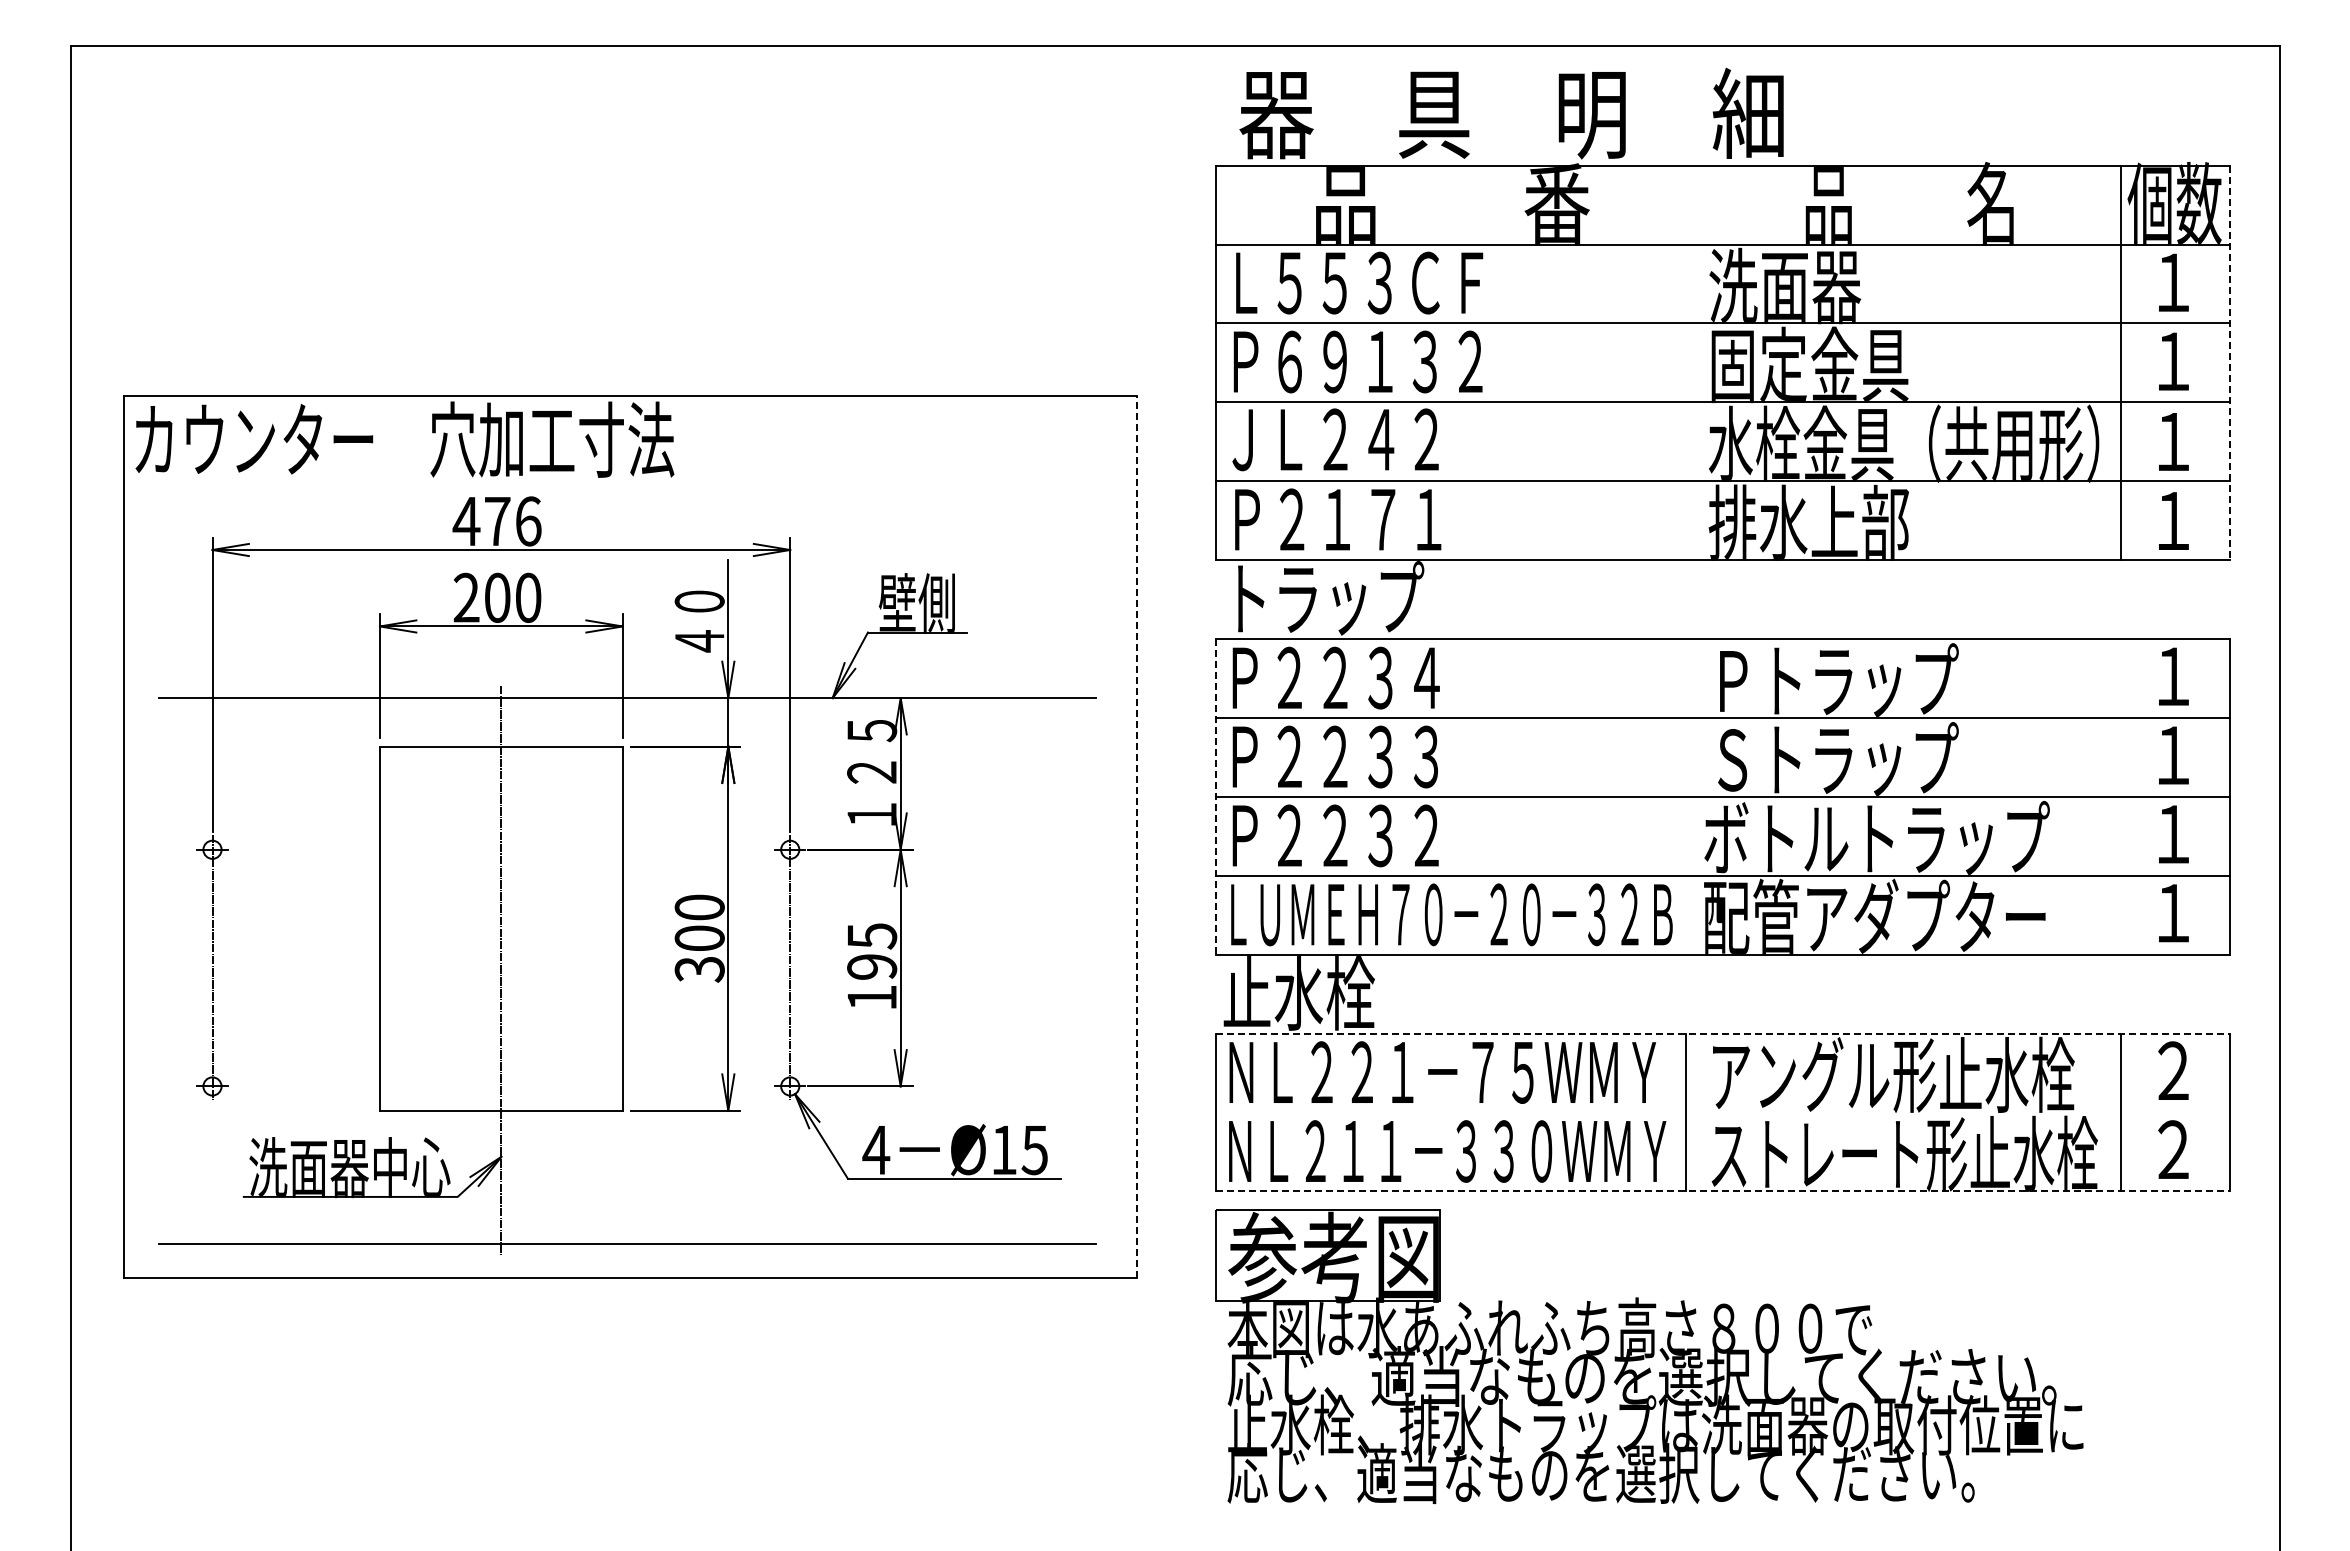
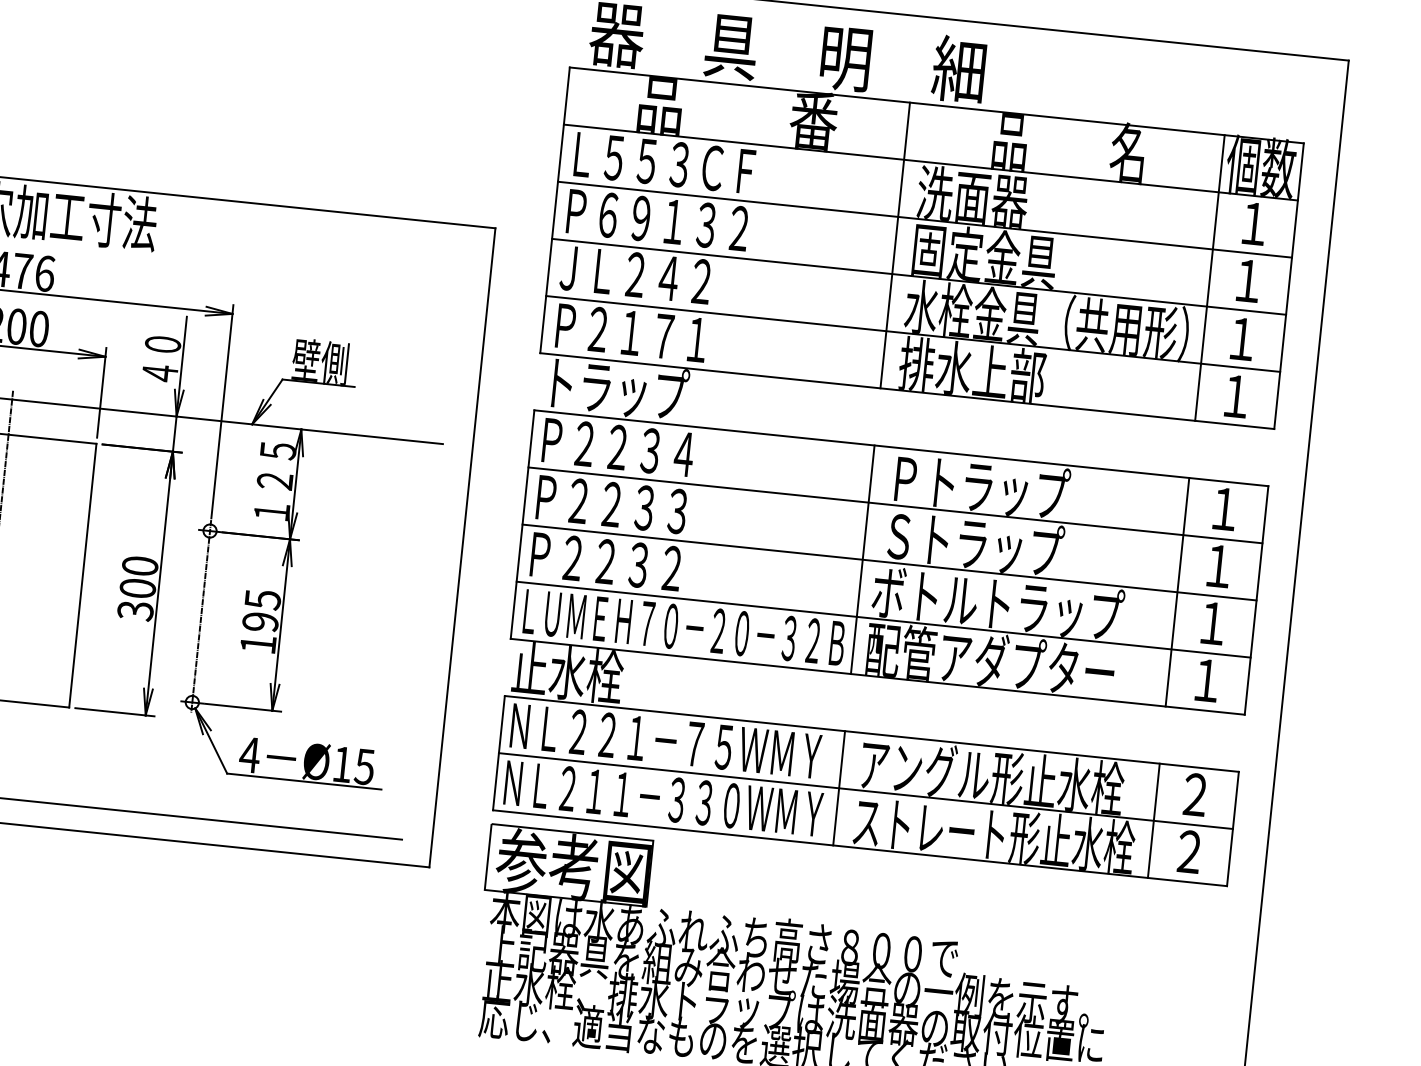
line: (1685, 362) -> (894, 245), added
line: (2229, 363) -> (1288, 286), dashed -> solid
line: (1216, 796) -> (522, 524), dashed -> solid
line: (1685, 796) -> (862, 559), added
line: (2120, 796) -> (1177, 592), added
line: (1137, 836) -> (462, 547), dashed -> solid
line: (1723, 1033) -> (872, 733), dashed -> solid
line: (1722, 1112) -> (865, 791), added
line: (1723, 1191) -> (860, 848), dashed -> solid
text: (1643, 1376) -> (788, 976), 応じ、適当なものを選択してください。 -> 上記器具を組み合わせた場合の一例を示す。

